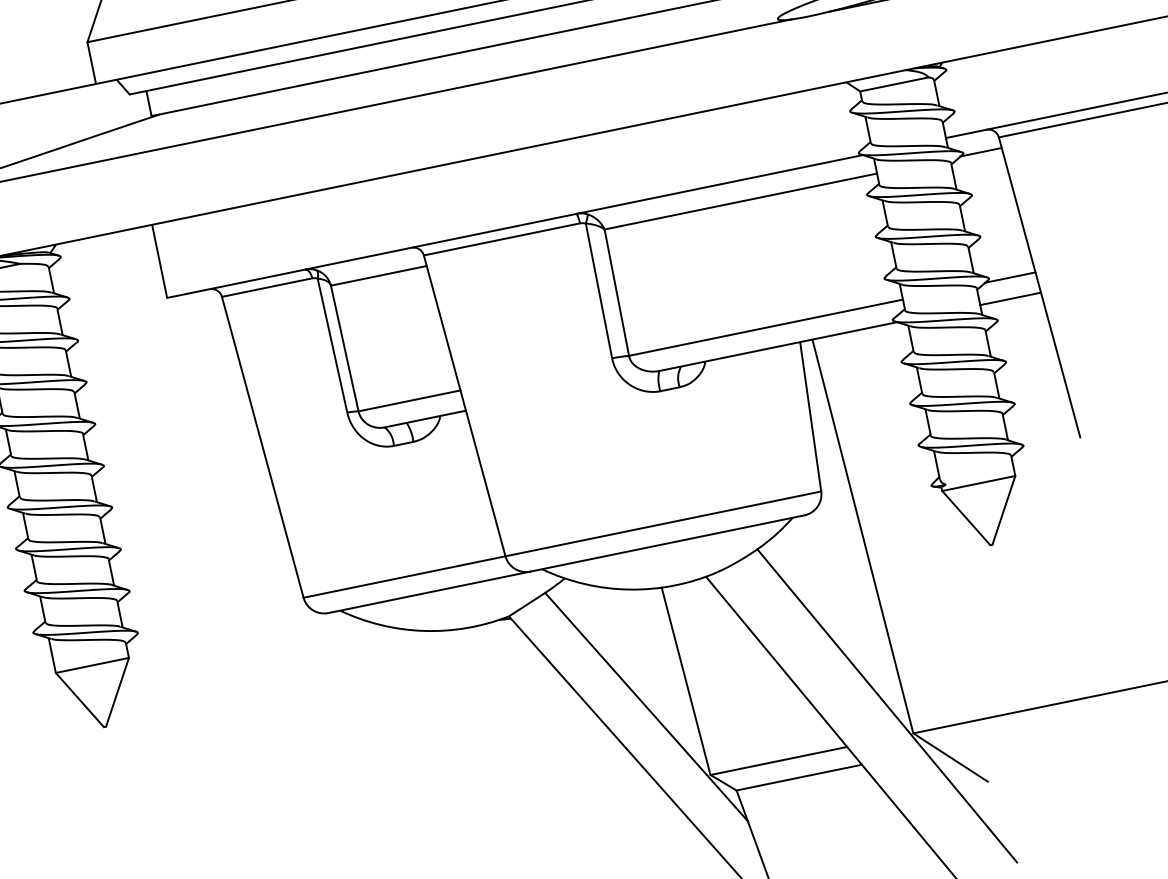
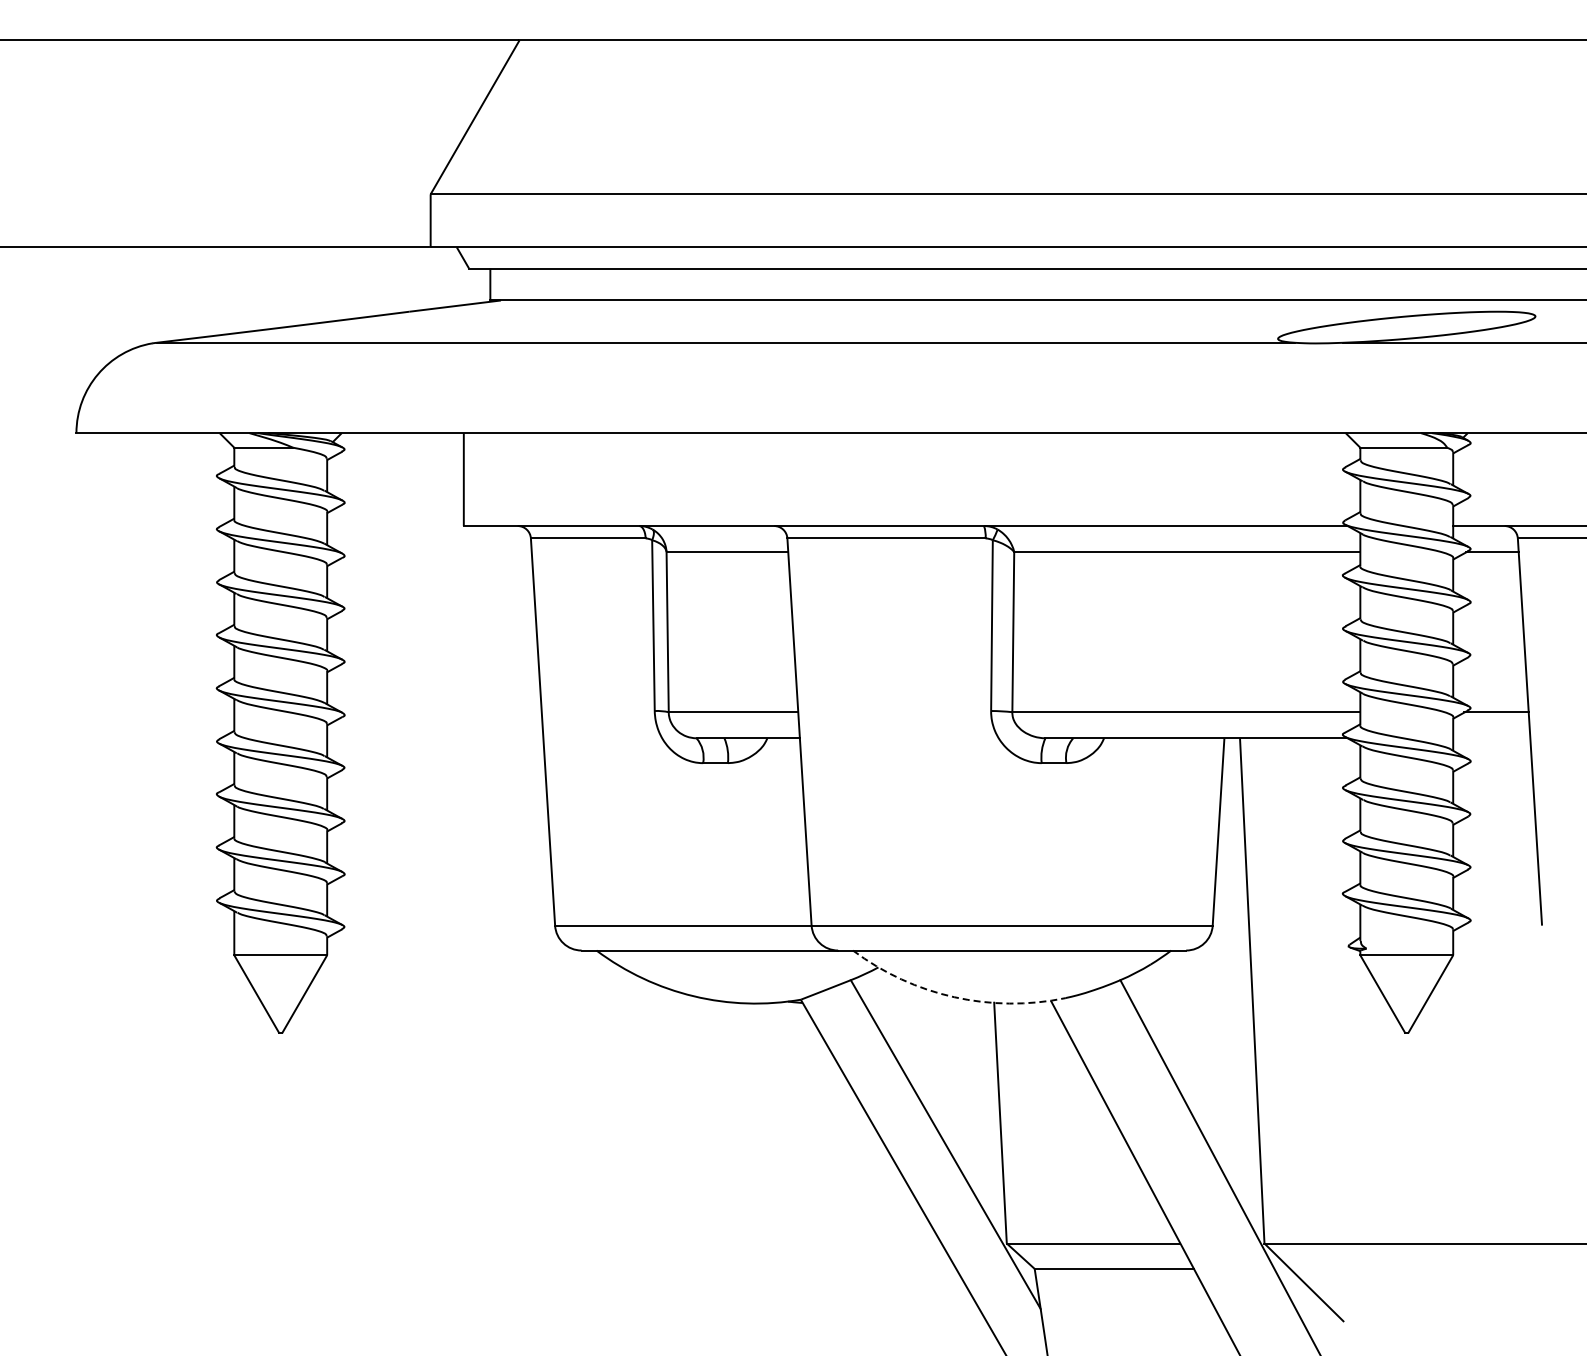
line: (1010, 299) -> (1491, 738), removed
arc: (629, 589) -> (954, 997), solid -> dashed

